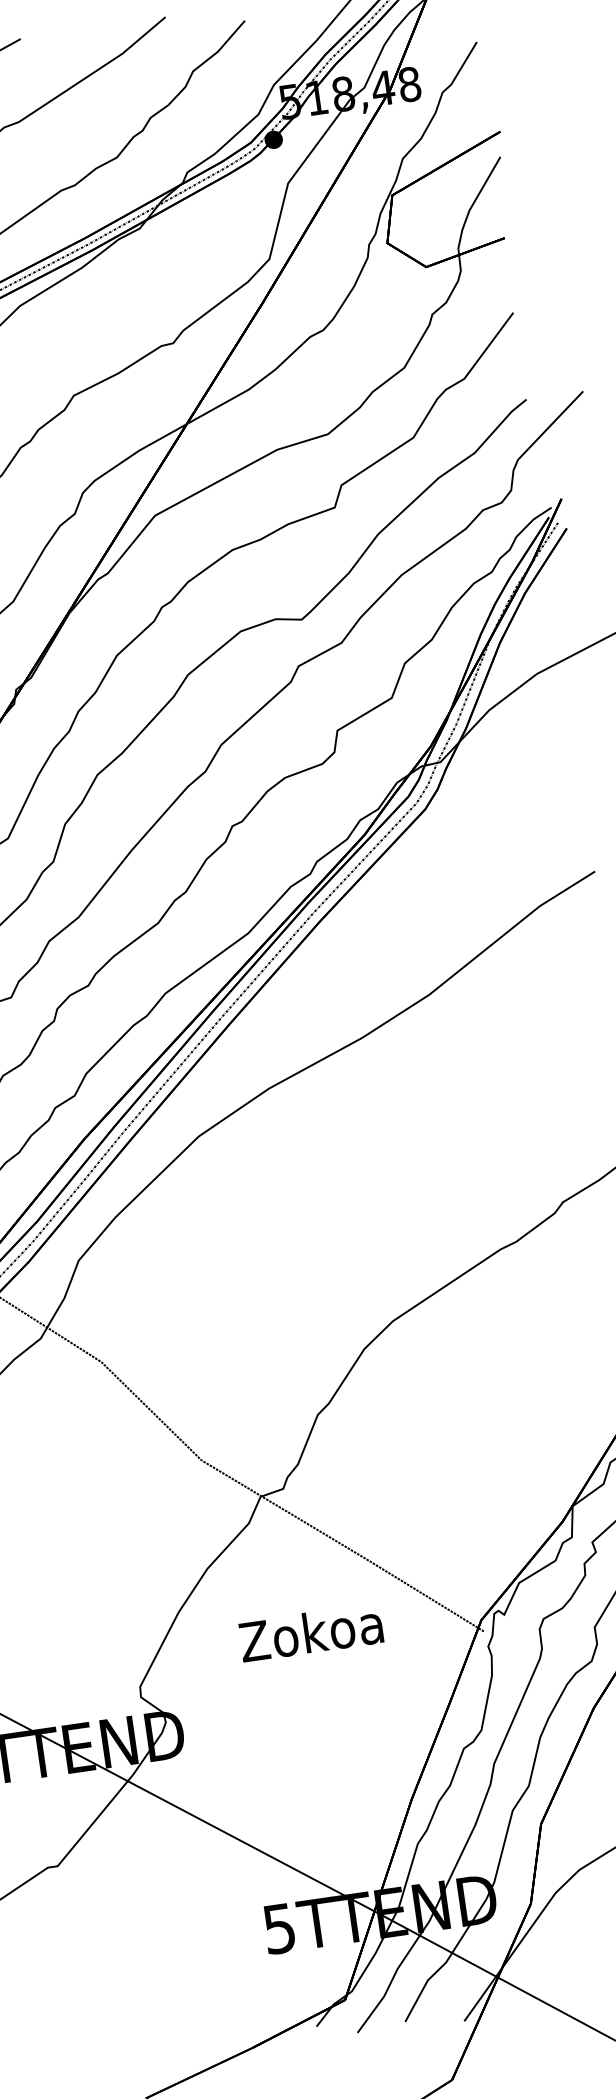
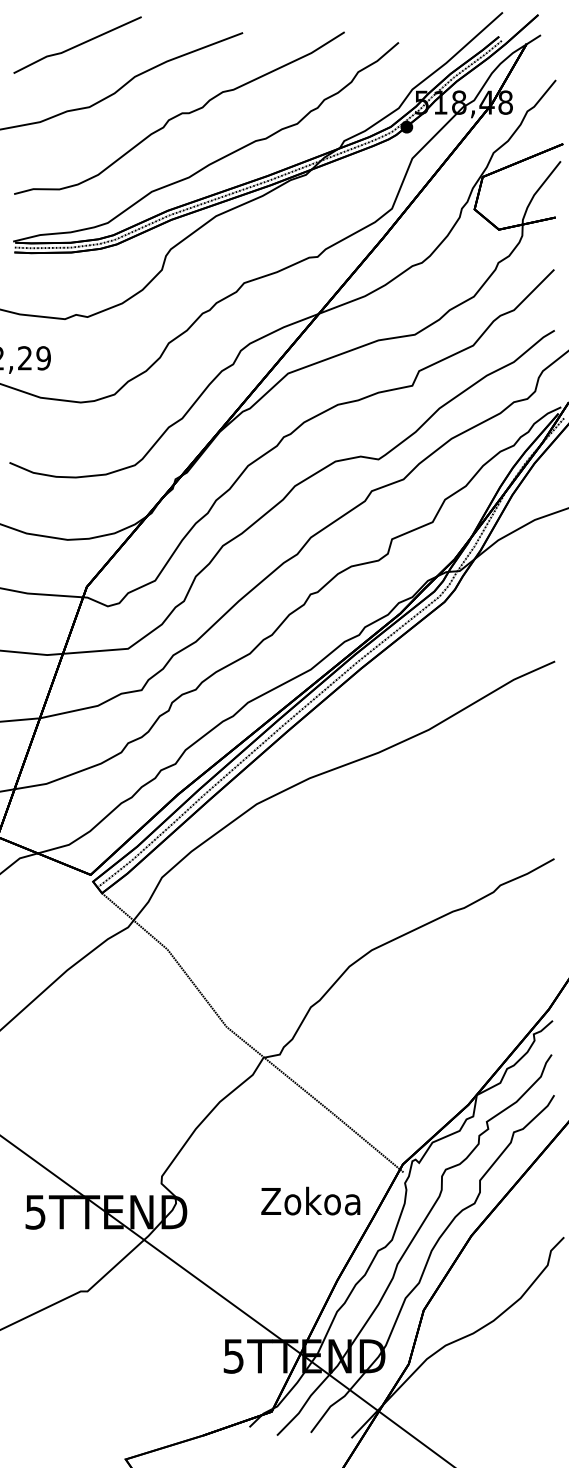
text: (310, 1631) -> (310, 1200), moved

